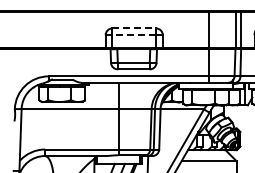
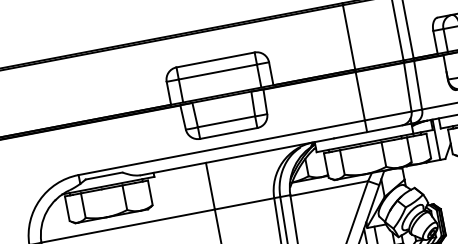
line: (134, 28) -> (216, 59), dashed -> solid
line: (134, 35) -> (218, 72), dashed -> solid

